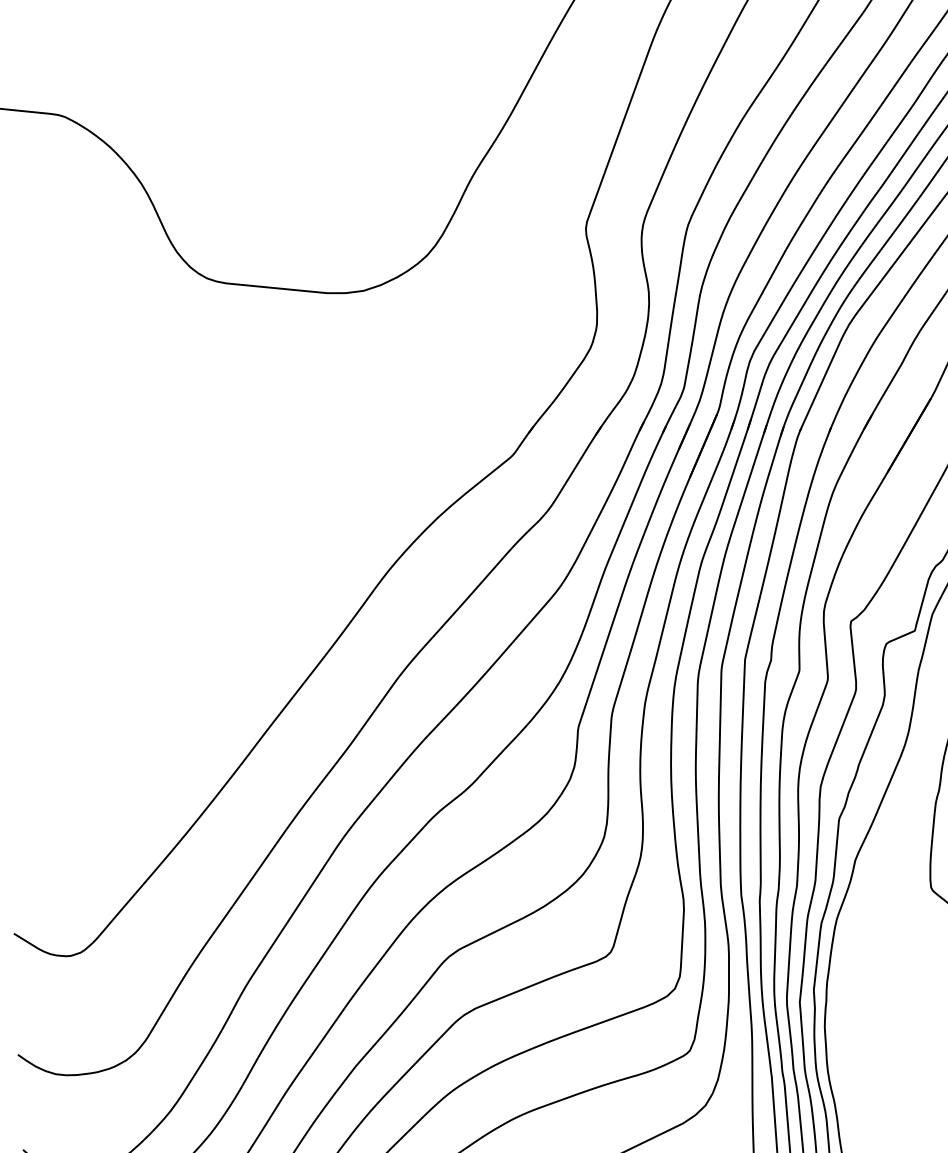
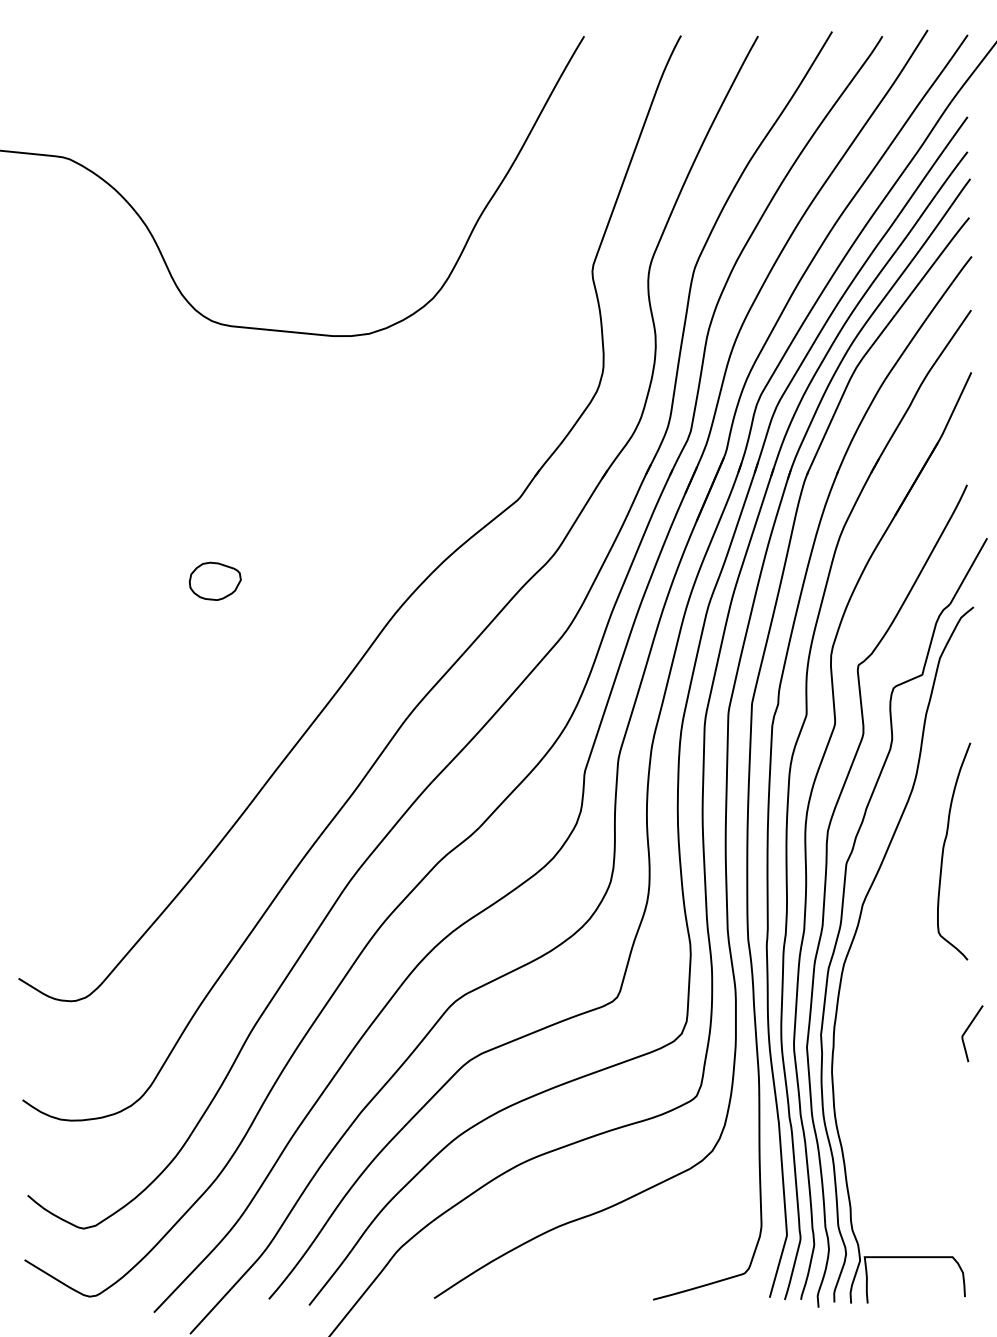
part: (209, 536) -> (214, 580), added

